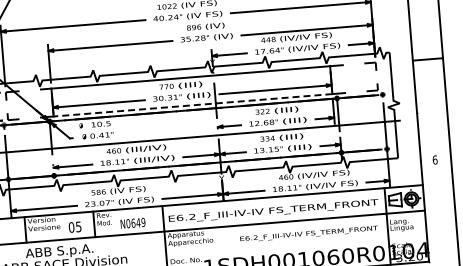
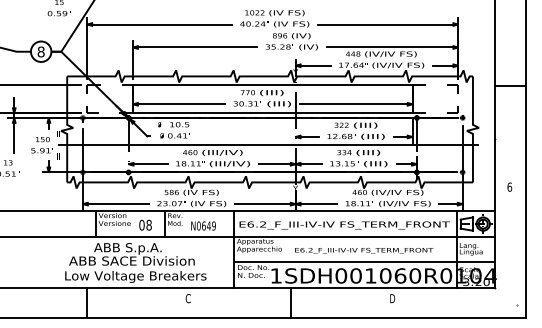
line: (192, 105) -> (272, 113), dashed -> solid
text: (78, 226) -> (148, 224), 05 -> 08
text: (309, 233) -> (364, 250), moved
line: (296, 246) -> (364, 262), added

